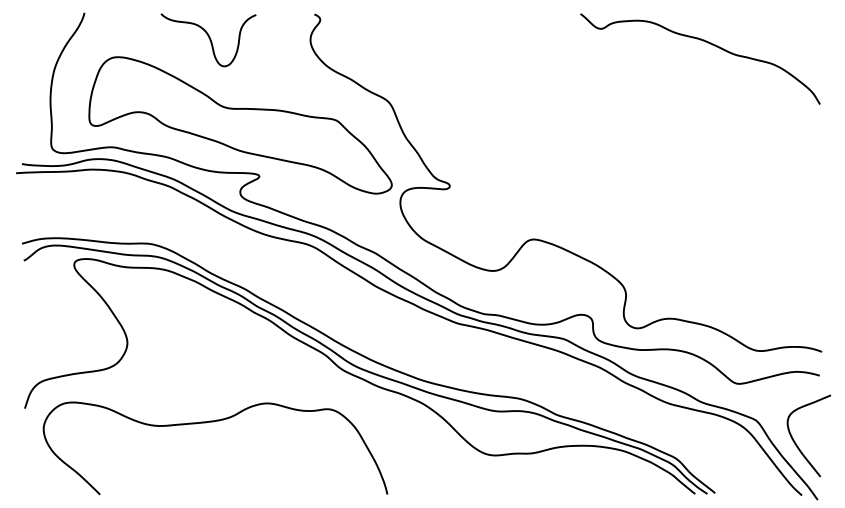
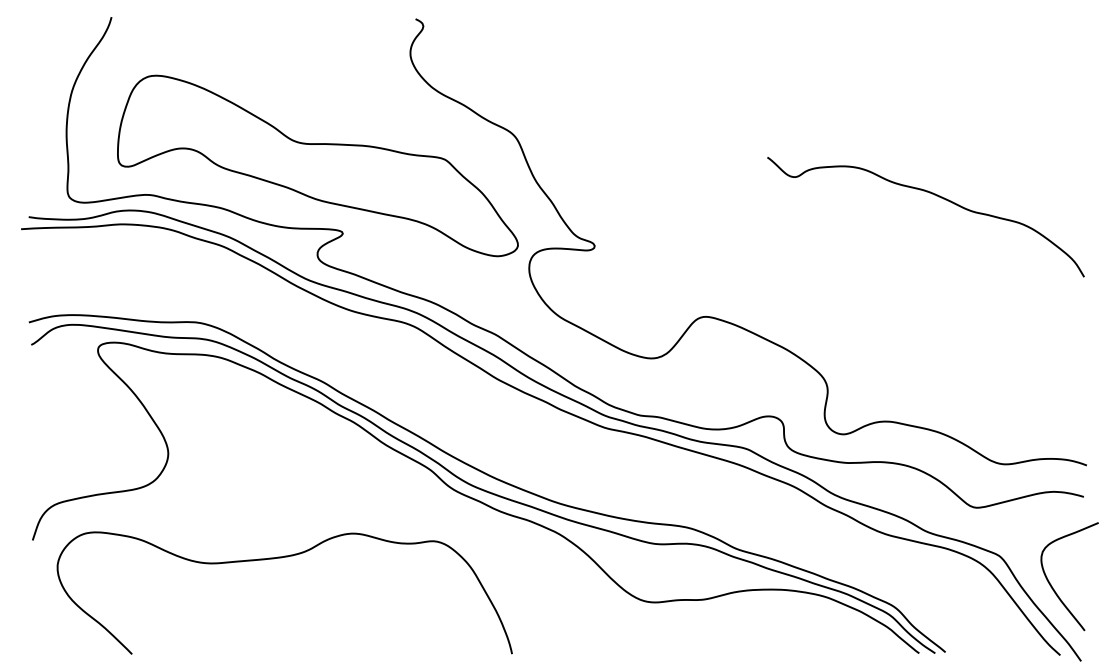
curve: (209, 40) -> (276, 53), removed
curve: (707, 43) -> (935, 196), moved

